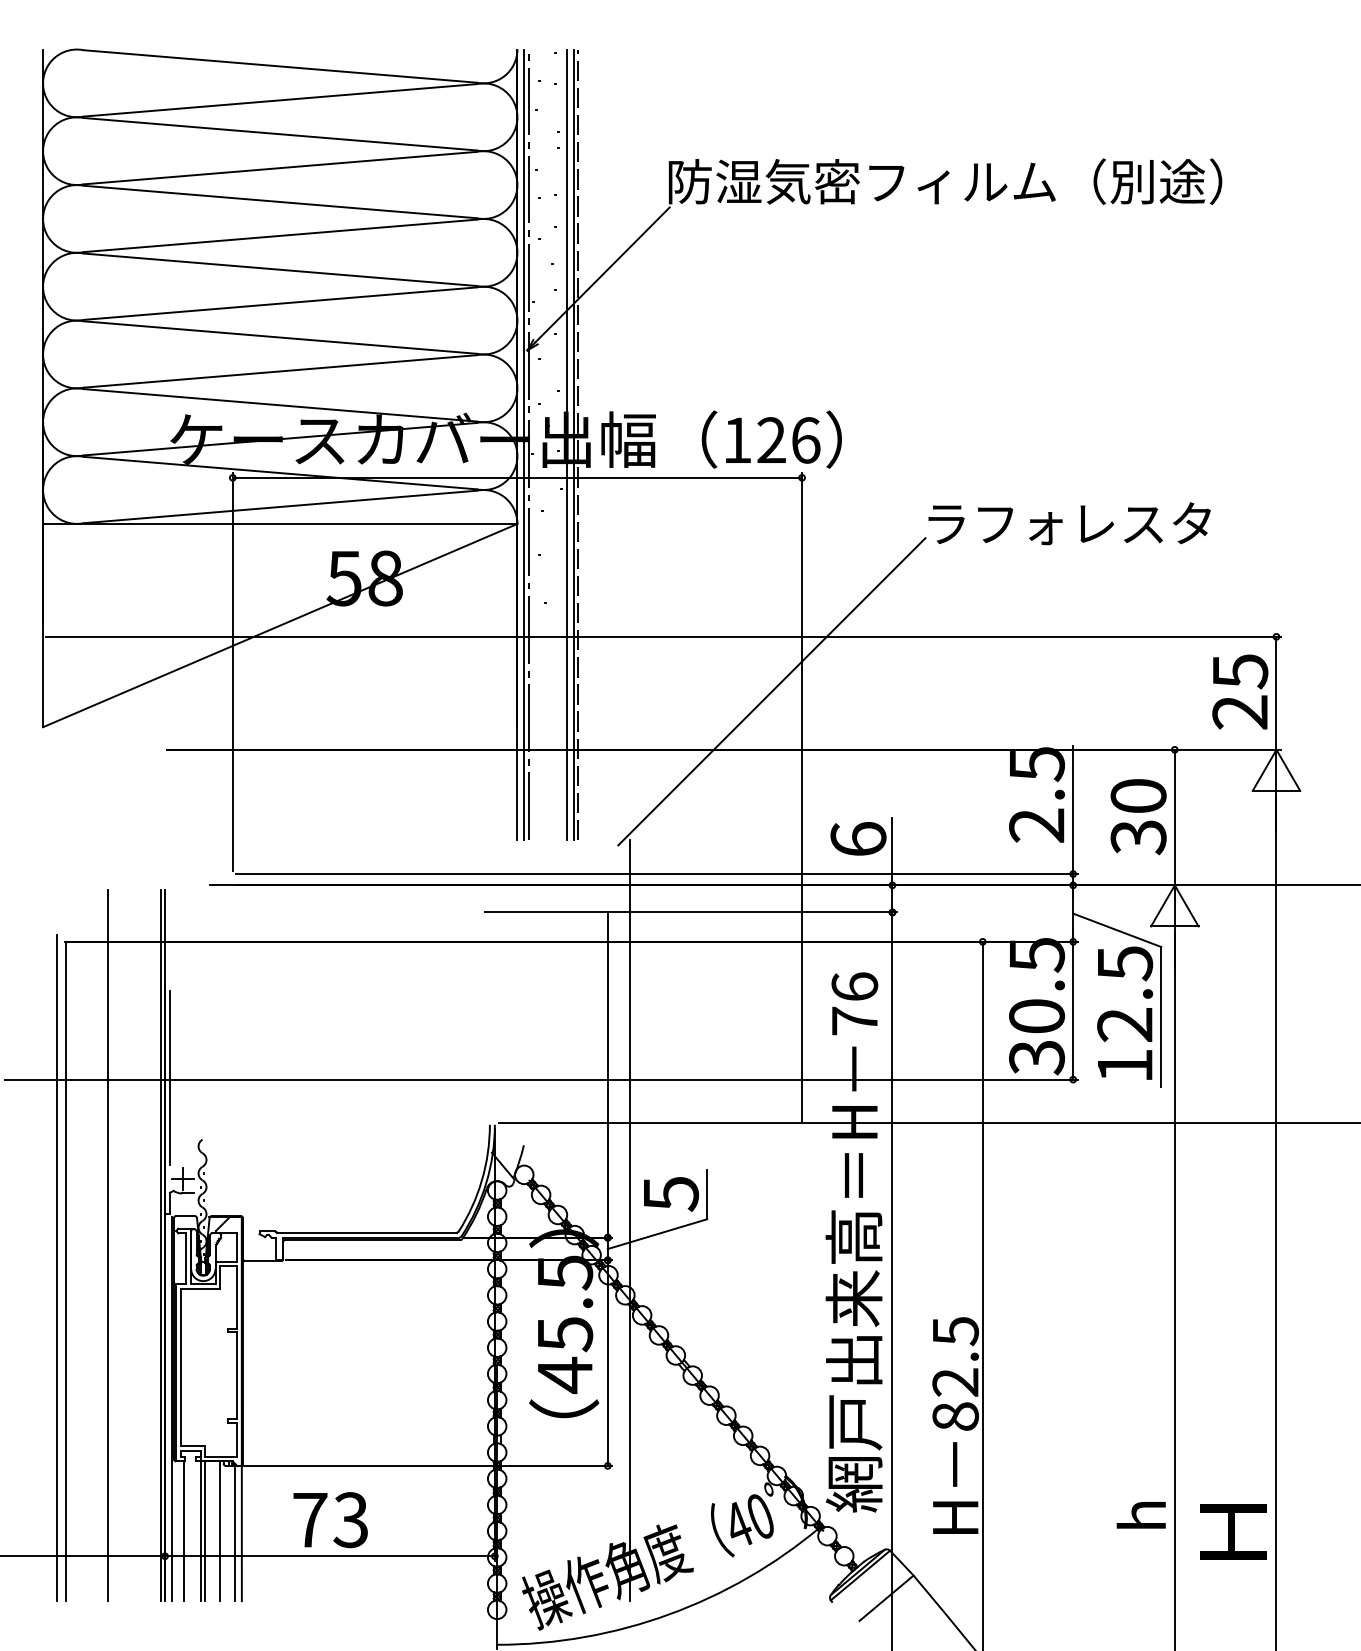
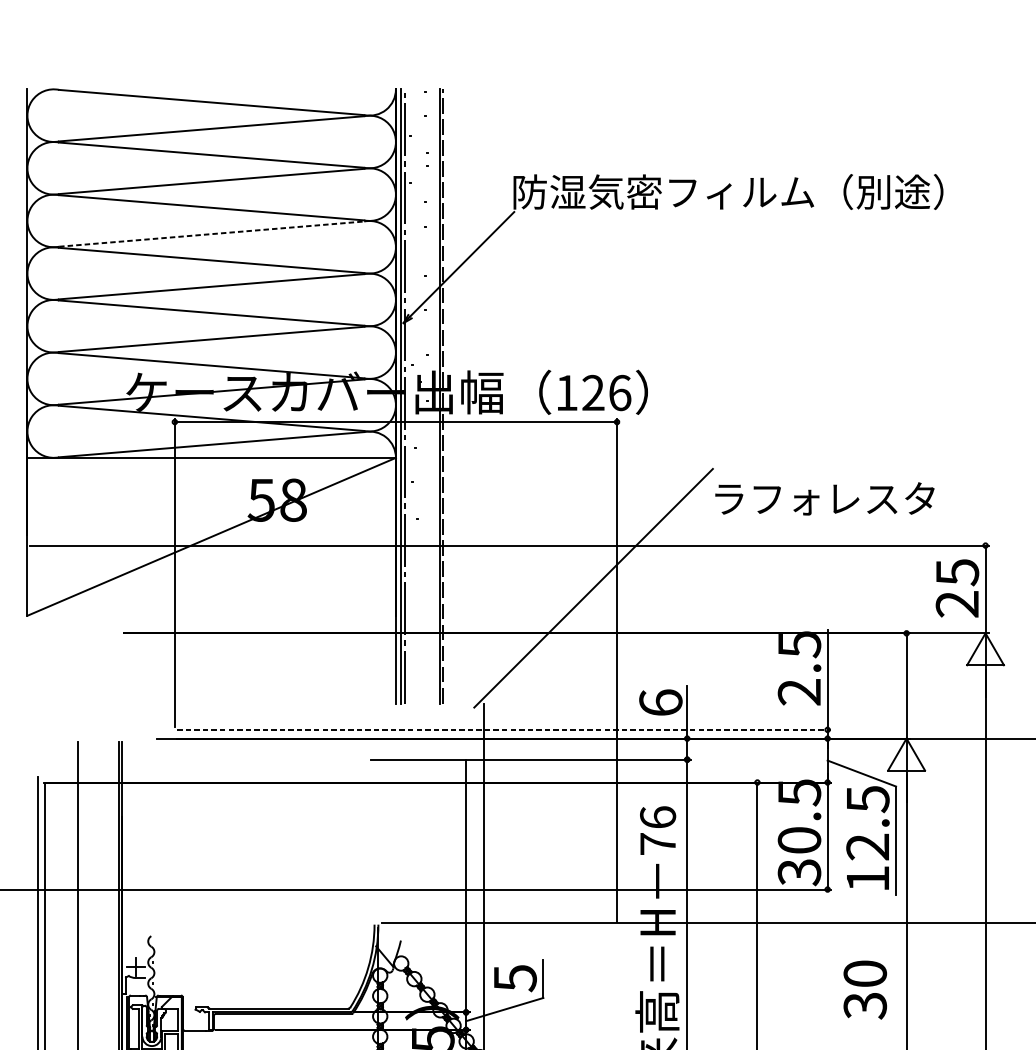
line: (280, 235) -> (211, 233), solid -> dashed
line: (567, 444) -> (434, 396), removed
text: (1069, 523) -> (824, 498), moved
text: (1138, 817) -> (865, 990), moved
line: (656, 874) -> (503, 730), solid -> dashed
line: (170, 1077) -> (126, 887), removed

